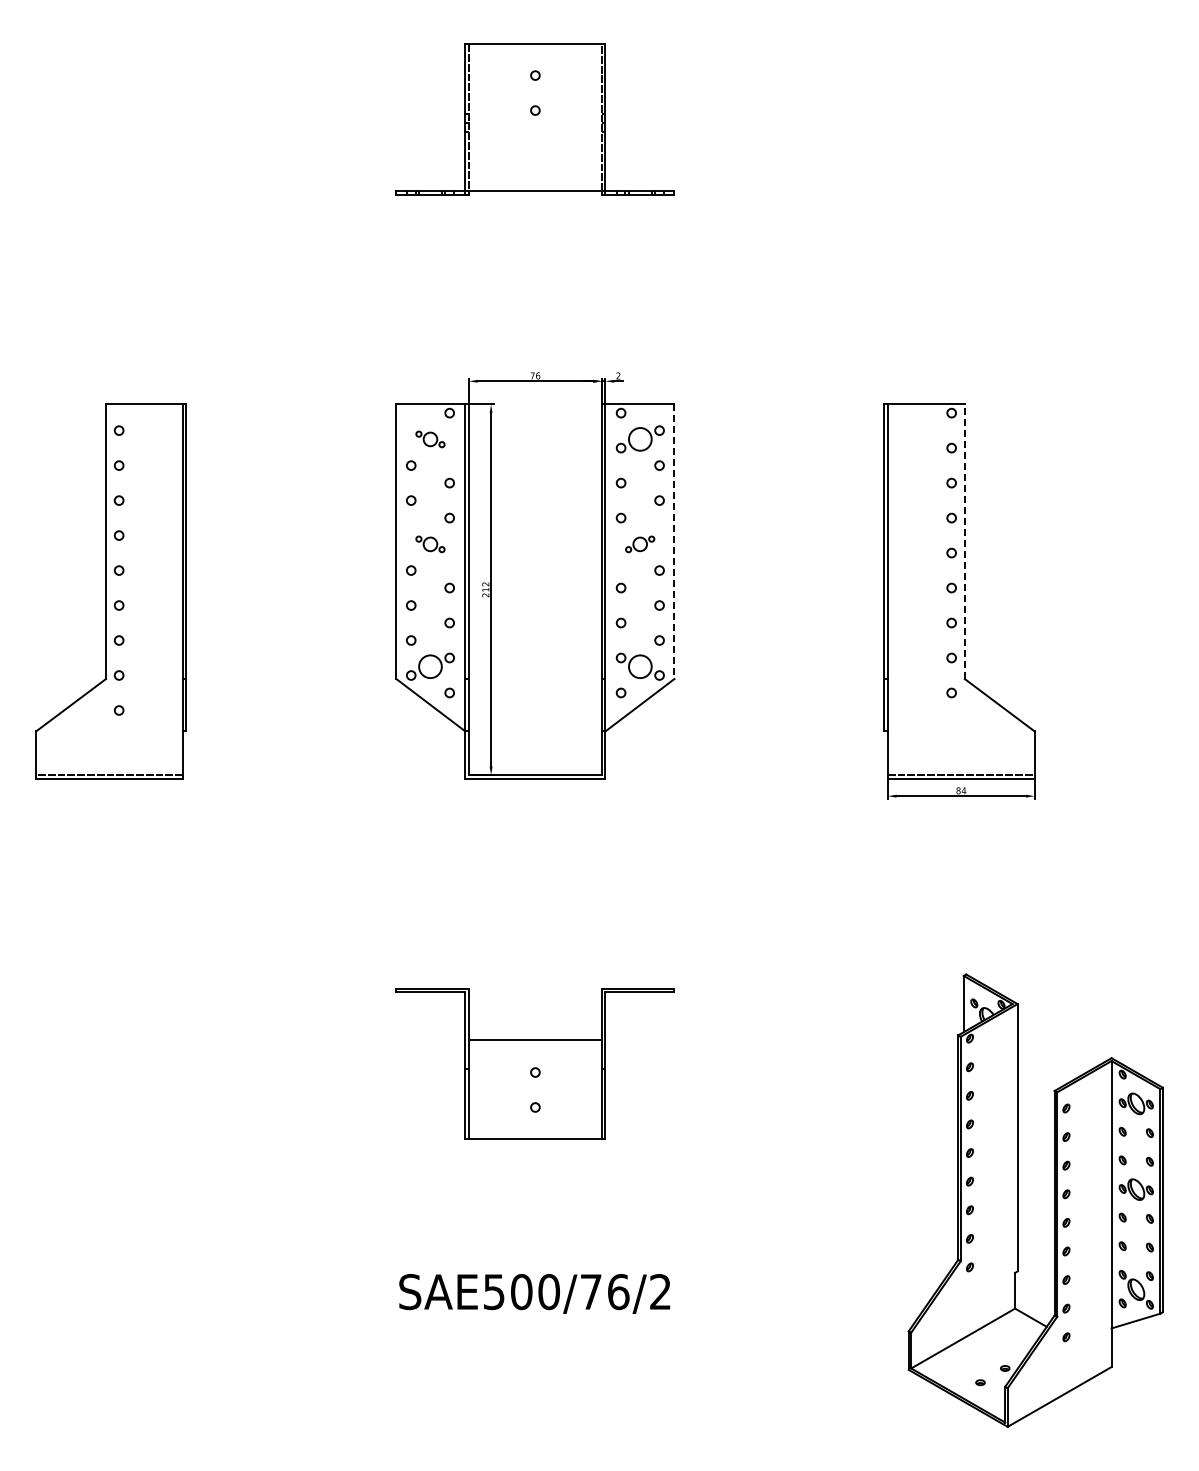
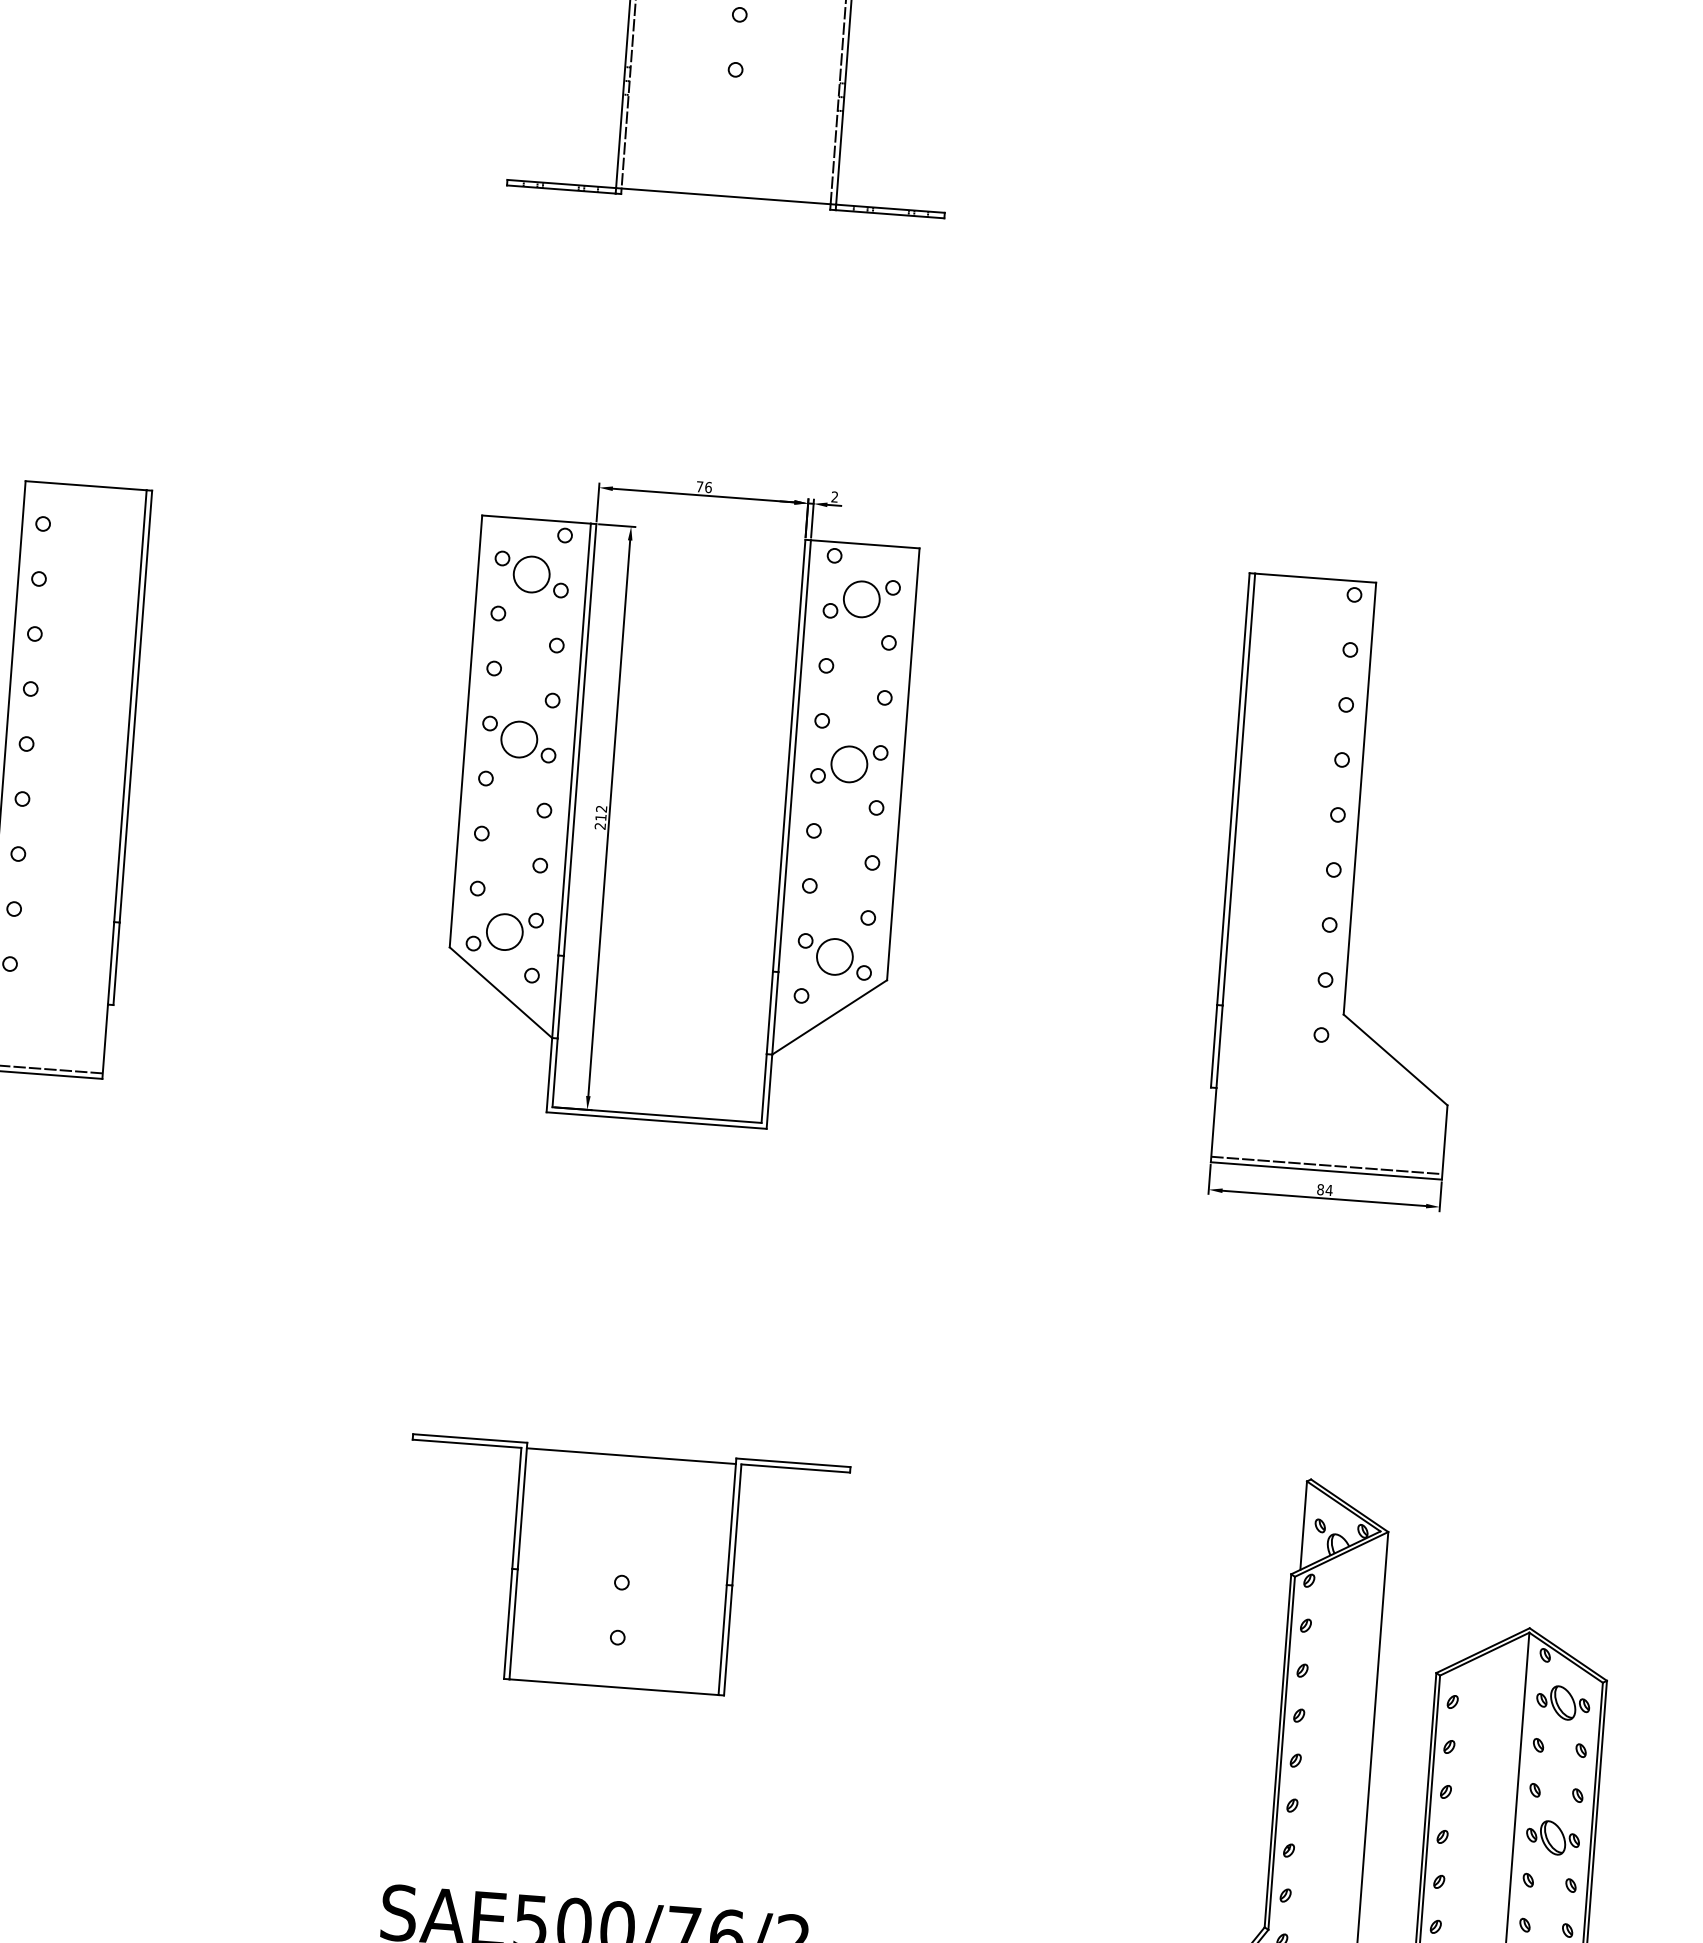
part: (430, 439) -> (531, 574), size x1.67
line: (964, 541) -> (1359, 798), dashed -> solid
line: (674, 542) -> (903, 765), dashed -> solid
part: (430, 544) -> (519, 739), size x1.67
part: (639, 544) -> (848, 764), size x1.67
line: (534, 1040) -> (629, 1456), moved

